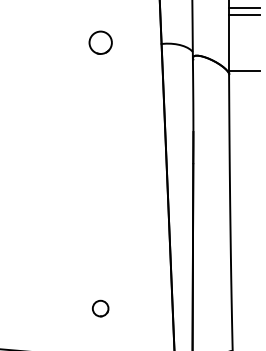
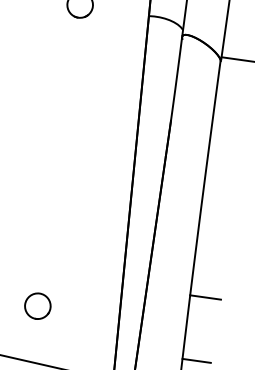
line: (244, 280) -> (205, 297), added
circle: (100, 308) -> (37, 306), size x1.43
line: (244, 336) -> (196, 360), added

